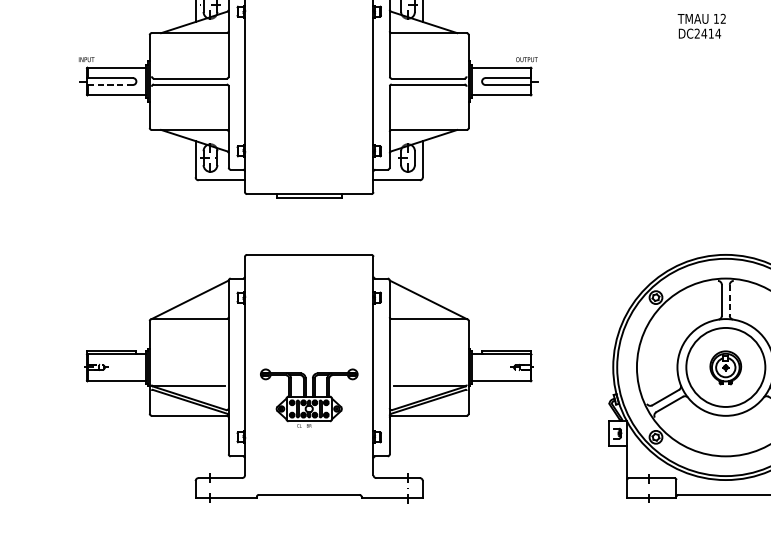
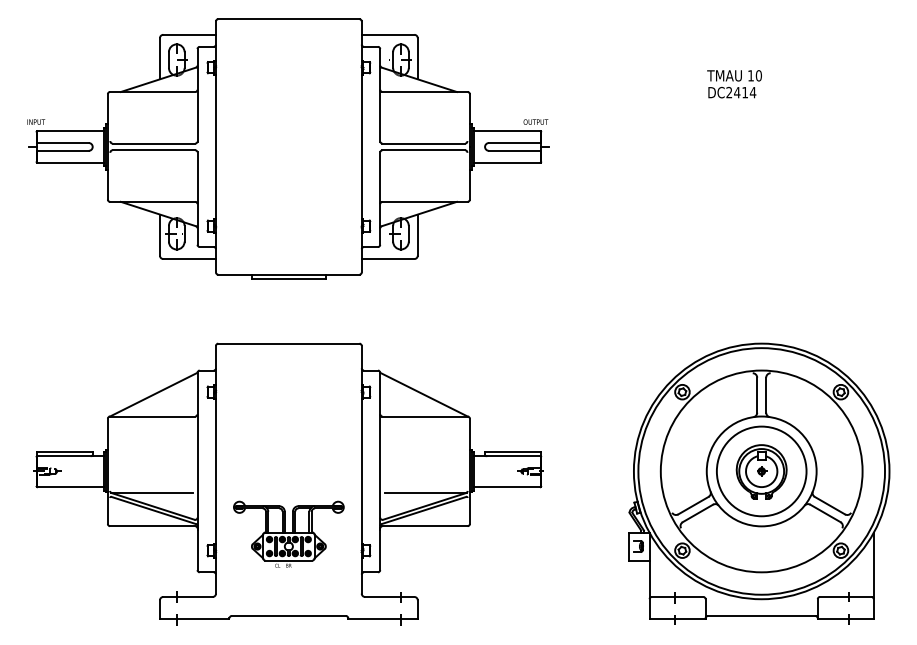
text: (723, 18) -> (758, 75), 12 -> 10
line: (109, 84) -> (62, 150), dashed -> solid
line: (730, 300) -> (766, 395), dashed -> solid
part: (725, 367) -> (761, 471), size x1.43
part: (308, 397) -> (288, 533), moved

